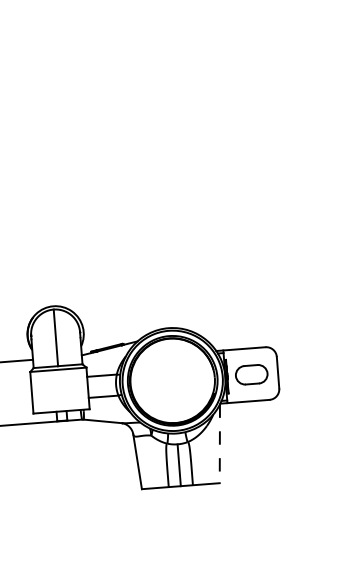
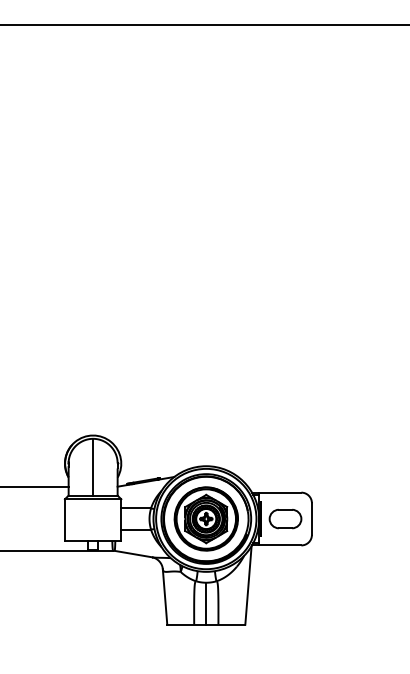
part: (171, 380) -> (205, 518), added
line: (219, 443) -> (248, 585), dashed -> solid

